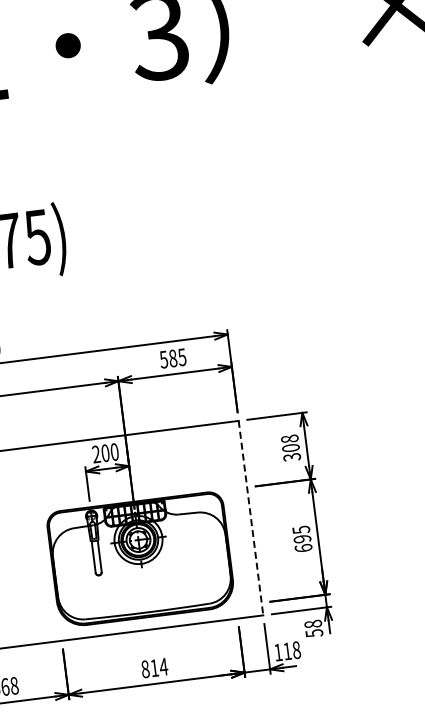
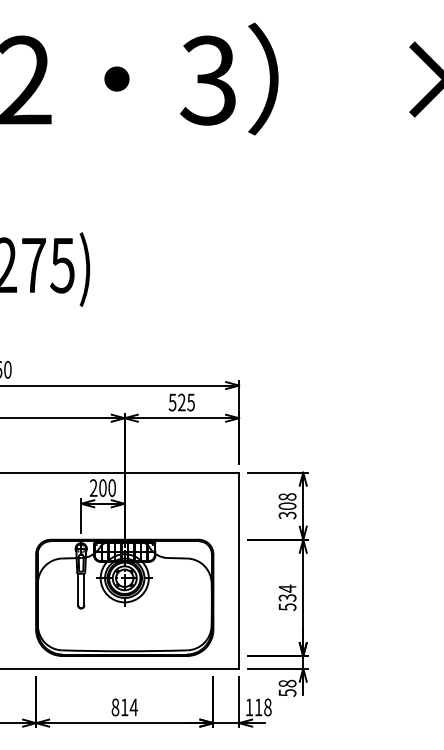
text: (172, 358) -> (181, 402), 585 -> 525
line: (251, 518) -> (239, 571), dashed -> solid
text: (302, 538) -> (287, 597), 695 -> 534

